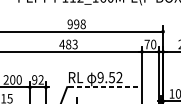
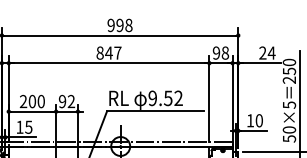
text: (68, 44) -> (108, 52), 483 -> 847
text: (150, 44) -> (220, 52), 70 -> 98
line: (101, 87) -> (154, 111), dashed -> solid

